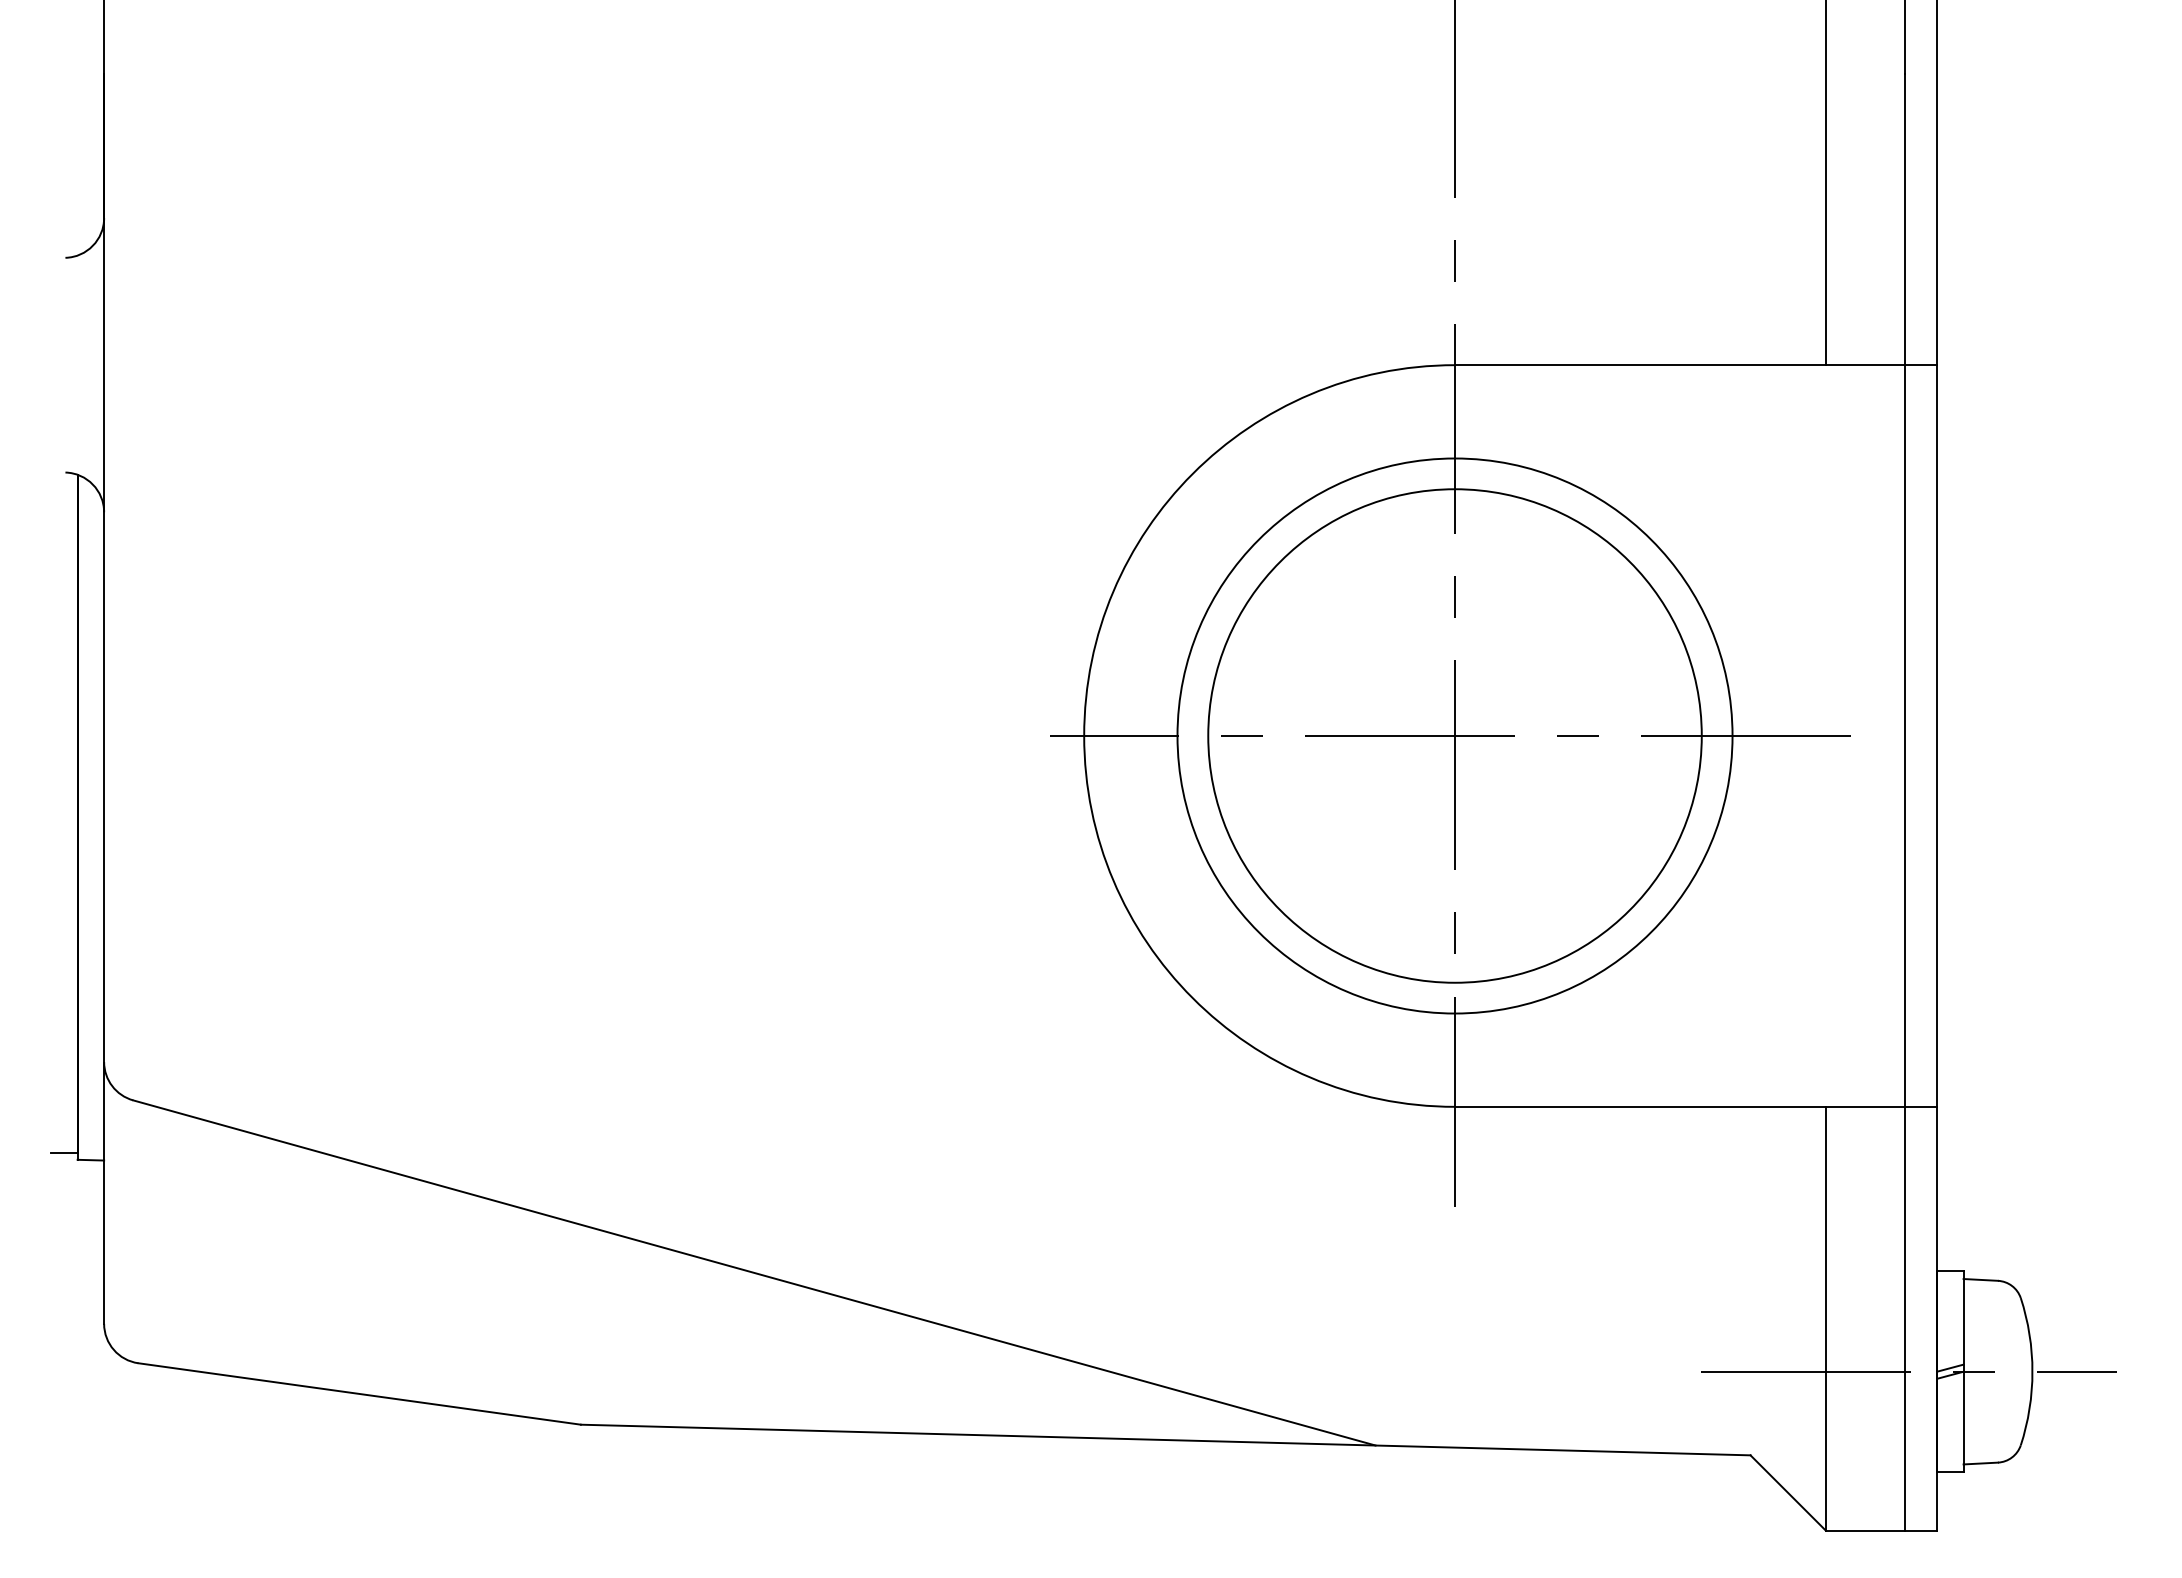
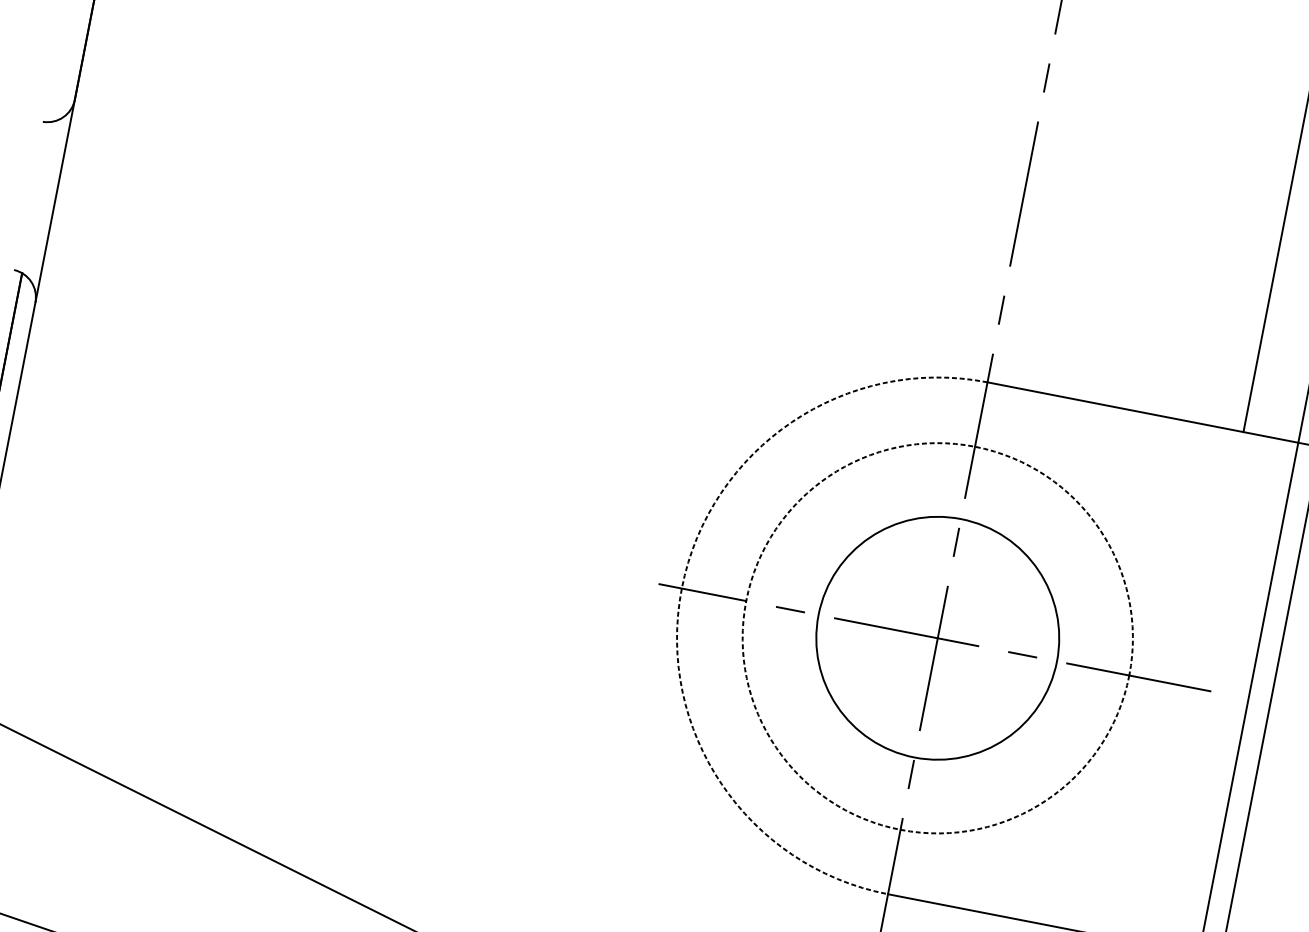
circle: (1454, 735) -> (937, 637), size x0.7
circle: (1454, 735) -> (937, 637), solid -> dashed
arc: (1084, 736) -> (681, 588), solid -> dashed

